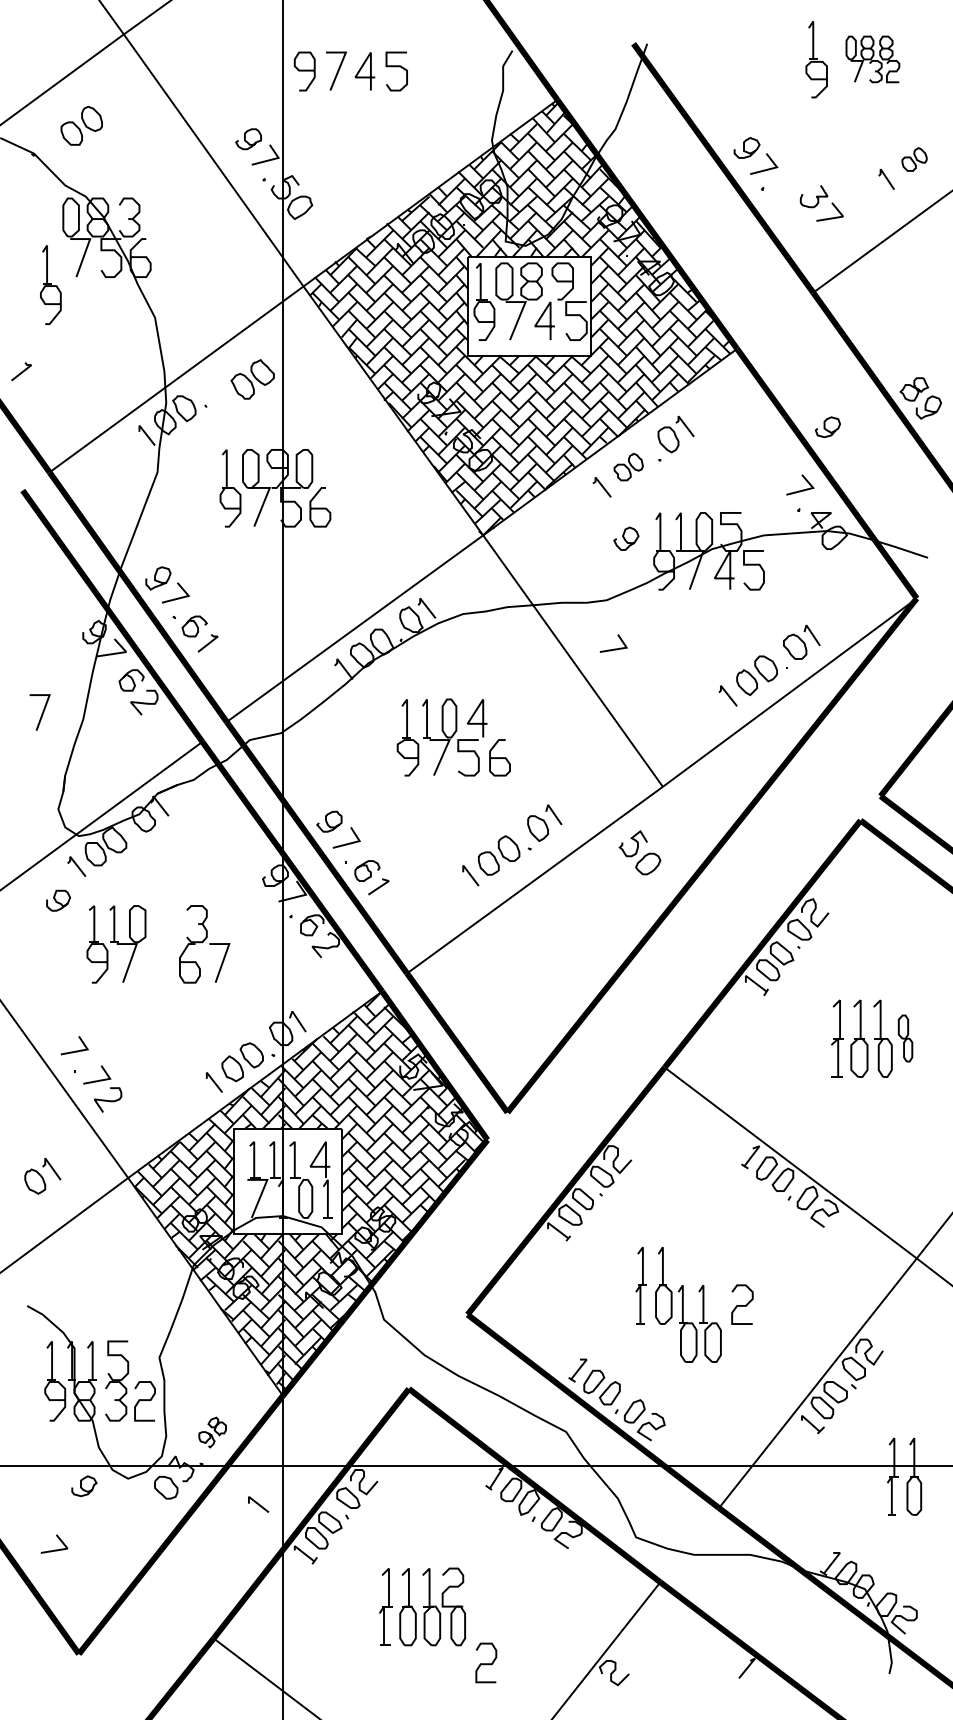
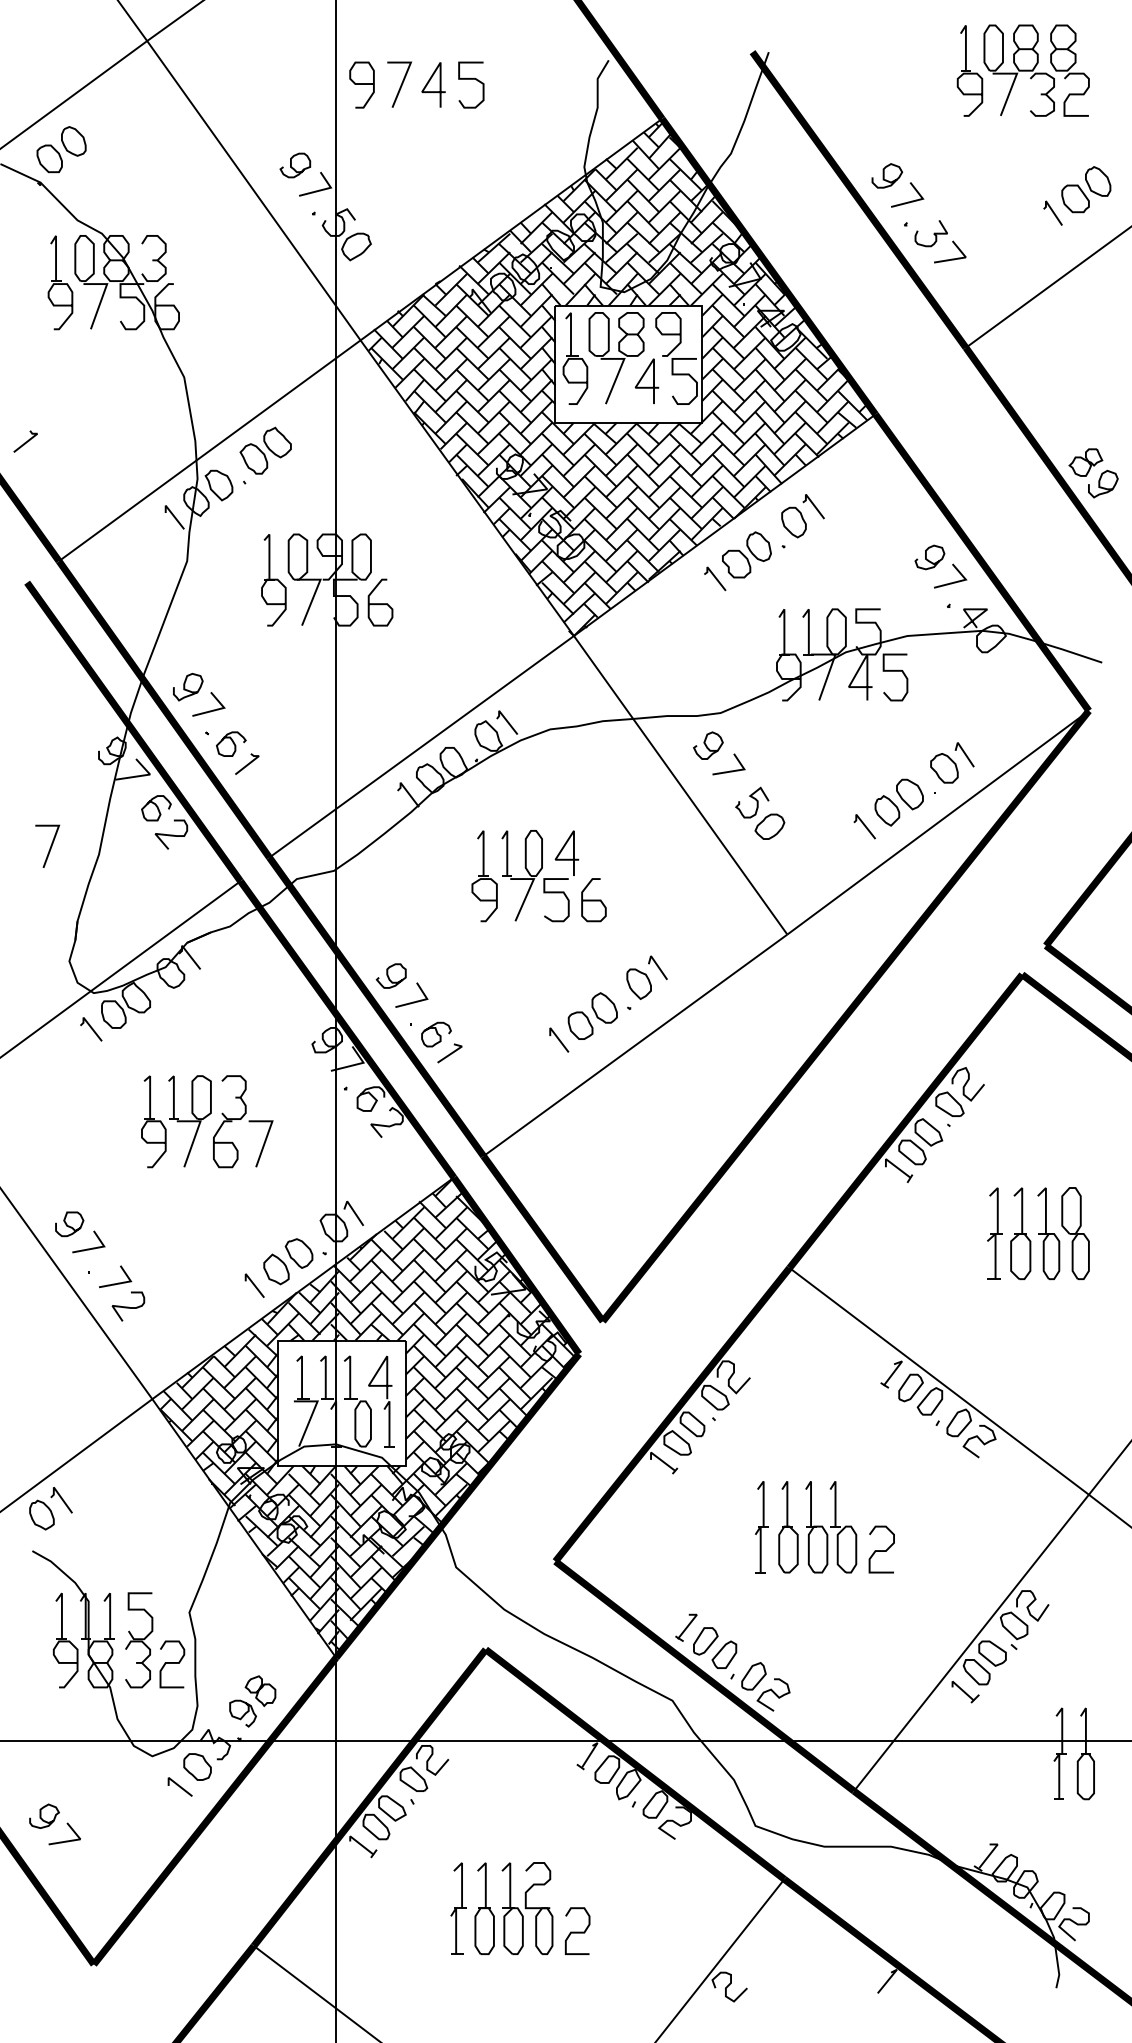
part: (872, 59) -> (1036, 70), size x1.67
part: (81, 125) -> (61, 149), moved
part: (914, 159) -> (1086, 189), size x1.67
part: (821, 203) -> (940, 241), moved
part: (50, 284) -> (60, 282), moved
part: (252, 379) -> (265, 450), moved
curve: (826, 428) -> (928, 558), moved
part: (628, 466) -> (746, 554), size x1.43
curve: (625, 538) -> (707, 745), moved
part: (639, 852) -> (759, 813), moved
curve: (58, 901) -> (69, 1225), moved
part: (116, 944) -> (176, 1121), moved
part: (905, 1038) -> (1075, 1233), size x1.67
part: (42, 1175) -> (50, 1507), moved
part: (699, 1323) -> (830, 1526), moved
part: (212, 1432) -> (252, 1701), size x1.43
curve: (82, 1487) -> (42, 1817), moved
line: (258, 1504) -> (180, 1786), moved
curve: (486, 1663) -> (577, 1931), moved

